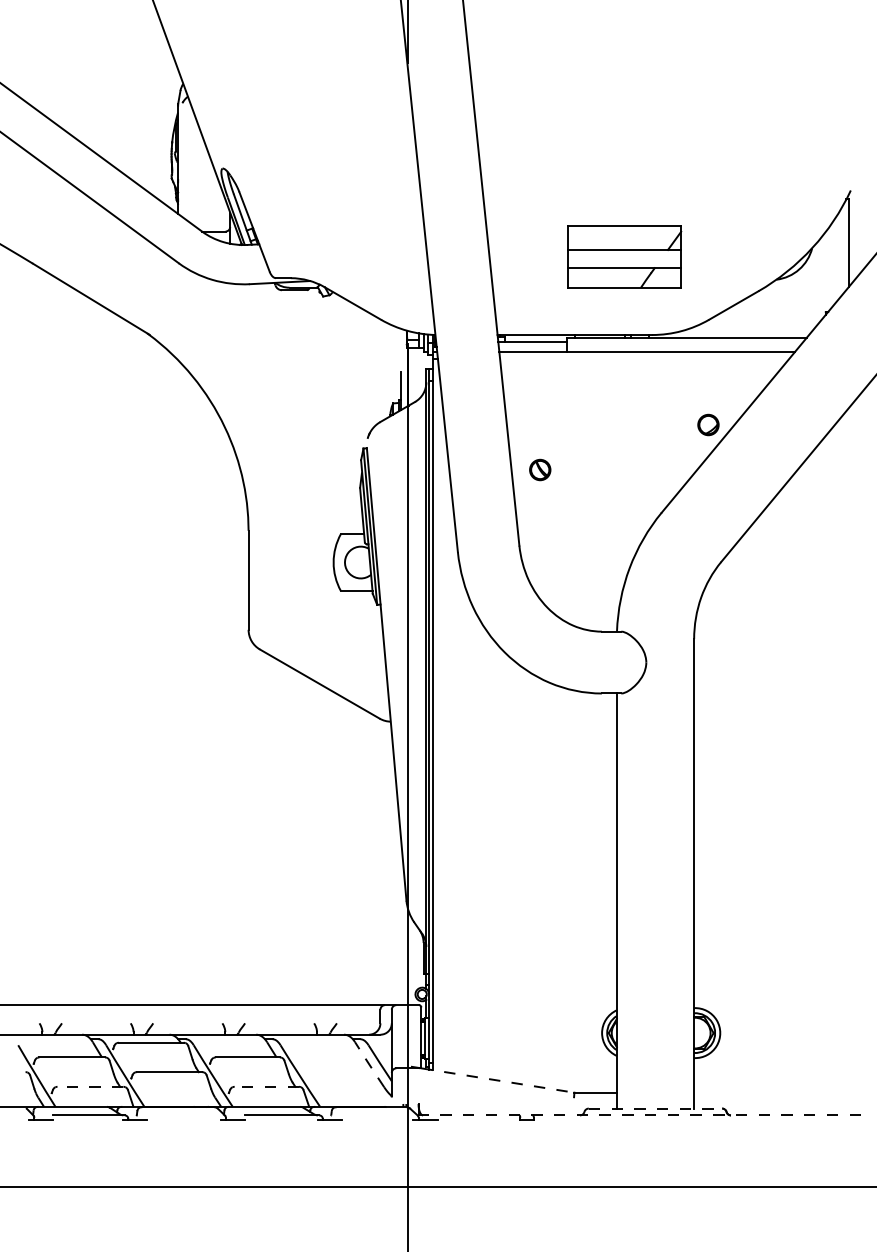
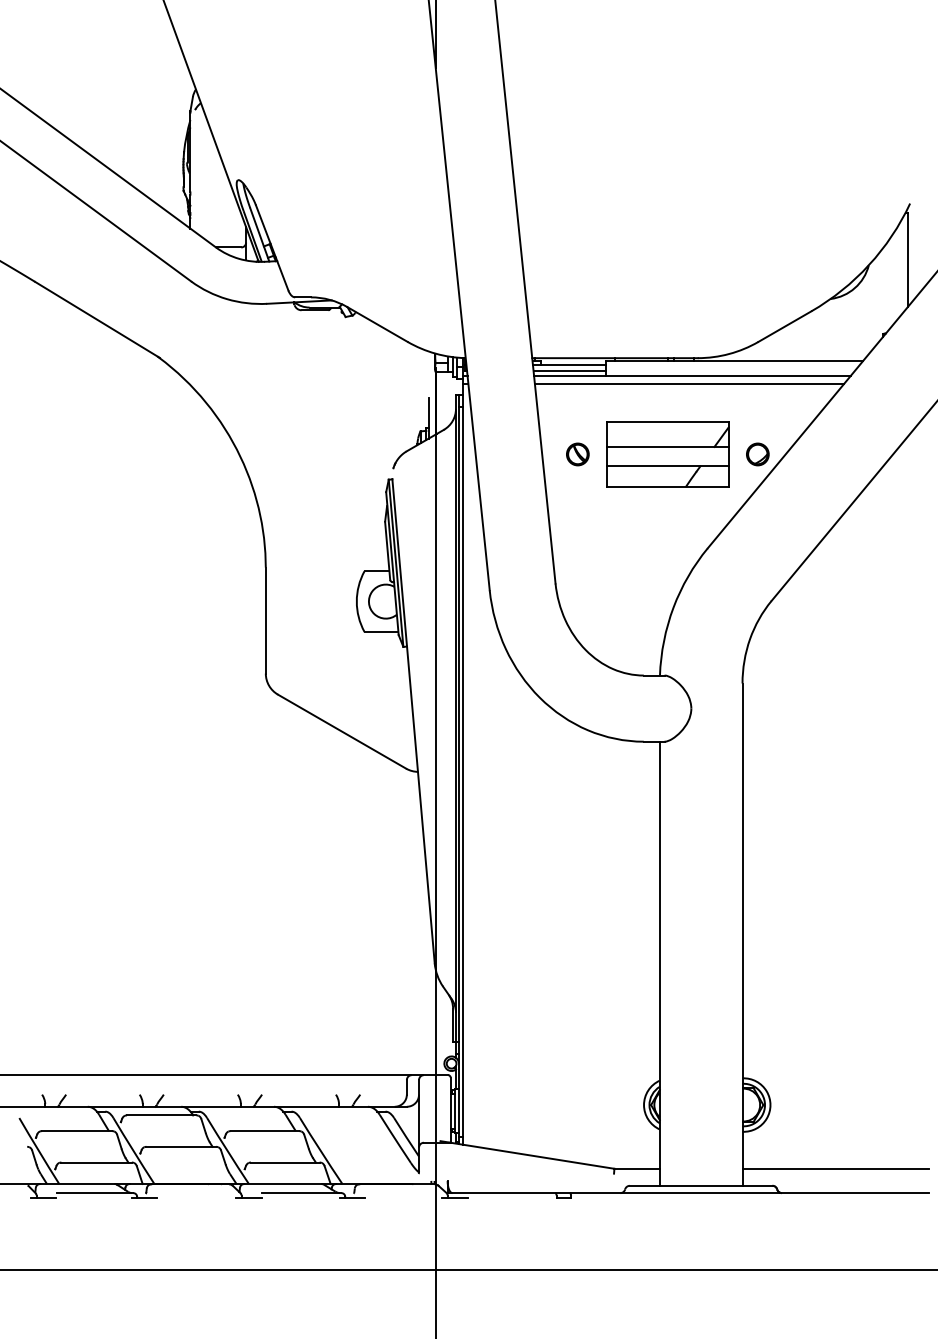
part: (624, 256) -> (668, 453), moved
line: (532, 347) -> (569, 371), added
line: (644, 358) -> (689, 383), added
part: (540, 469) -> (578, 453), moved
line: (369, 1064) -> (395, 1138), dashed -> solid
line: (498, 1080) -> (533, 1155), dashed -> solid
line: (90, 1086) -> (96, 1162), dashed -> solid
line: (266, 1086) -> (284, 1162), dashed -> solid
line: (781, 1092) -> (835, 1168), added
line: (655, 1108) -> (701, 1185), dashed -> solid
line: (643, 1115) -> (688, 1193), dashed -> solid

